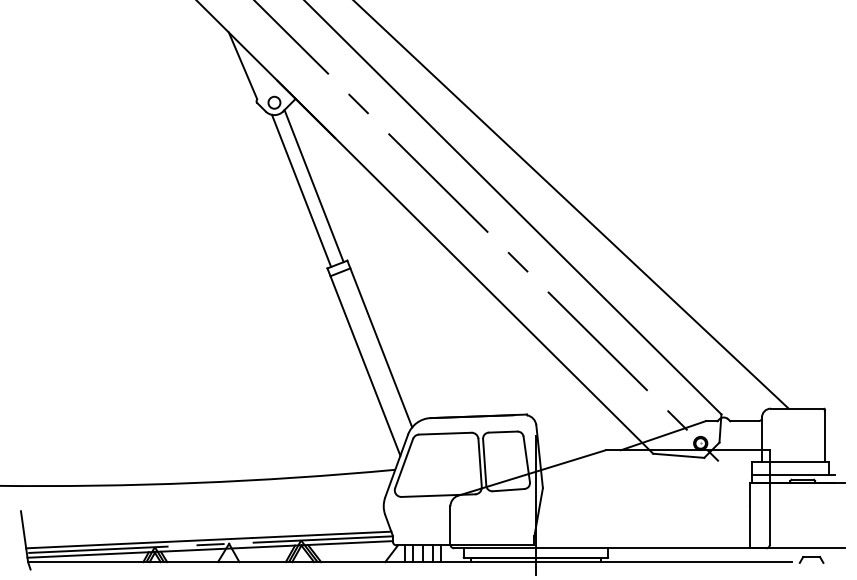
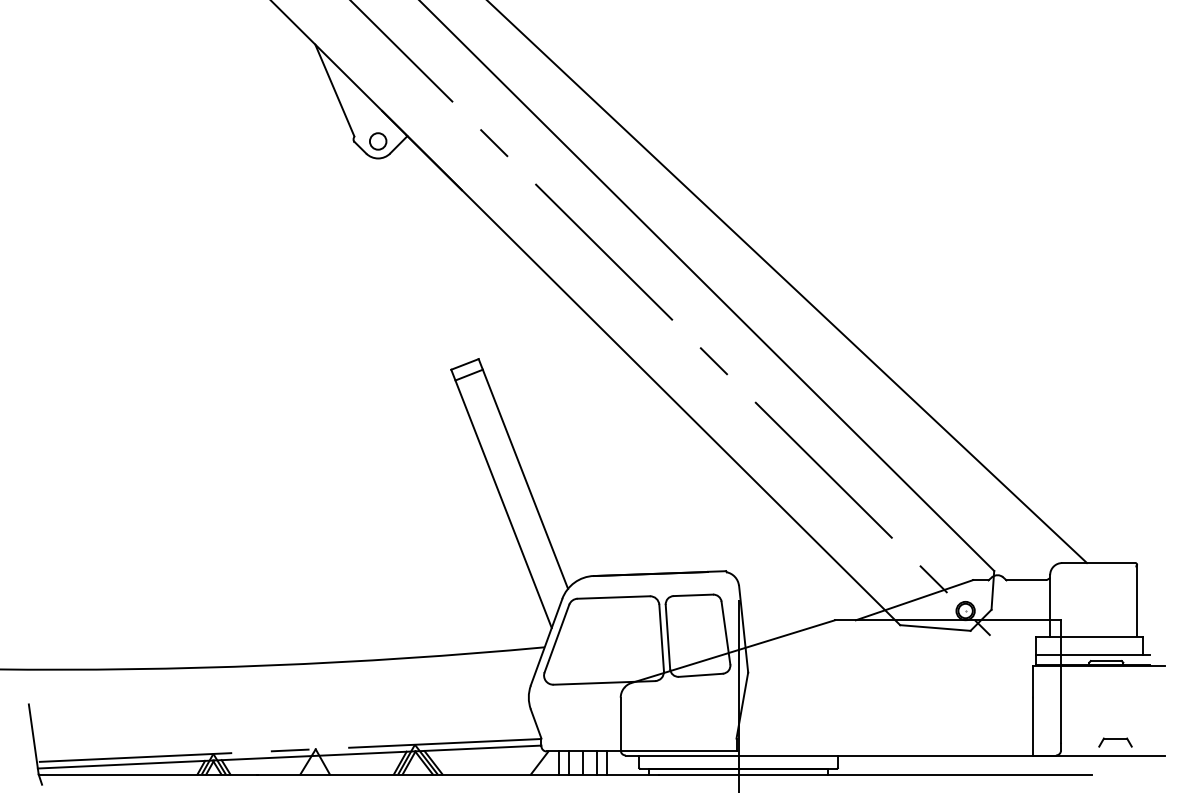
line: (313, 186) -> (432, 256), removed
line: (301, 190) -> (415, 262), removed
line: (208, 539) -> (287, 743), removed
part: (811, 559) -> (1115, 742), moved

